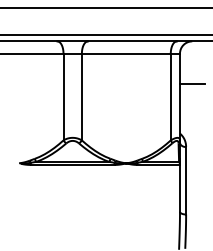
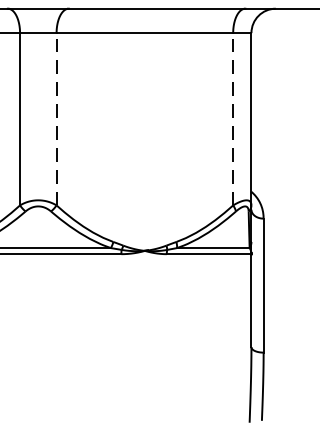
line: (192, 84) -> (276, 94), removed
line: (81, 96) -> (55, 118), solid -> dashed
line: (170, 96) -> (232, 118), solid -> dashed

